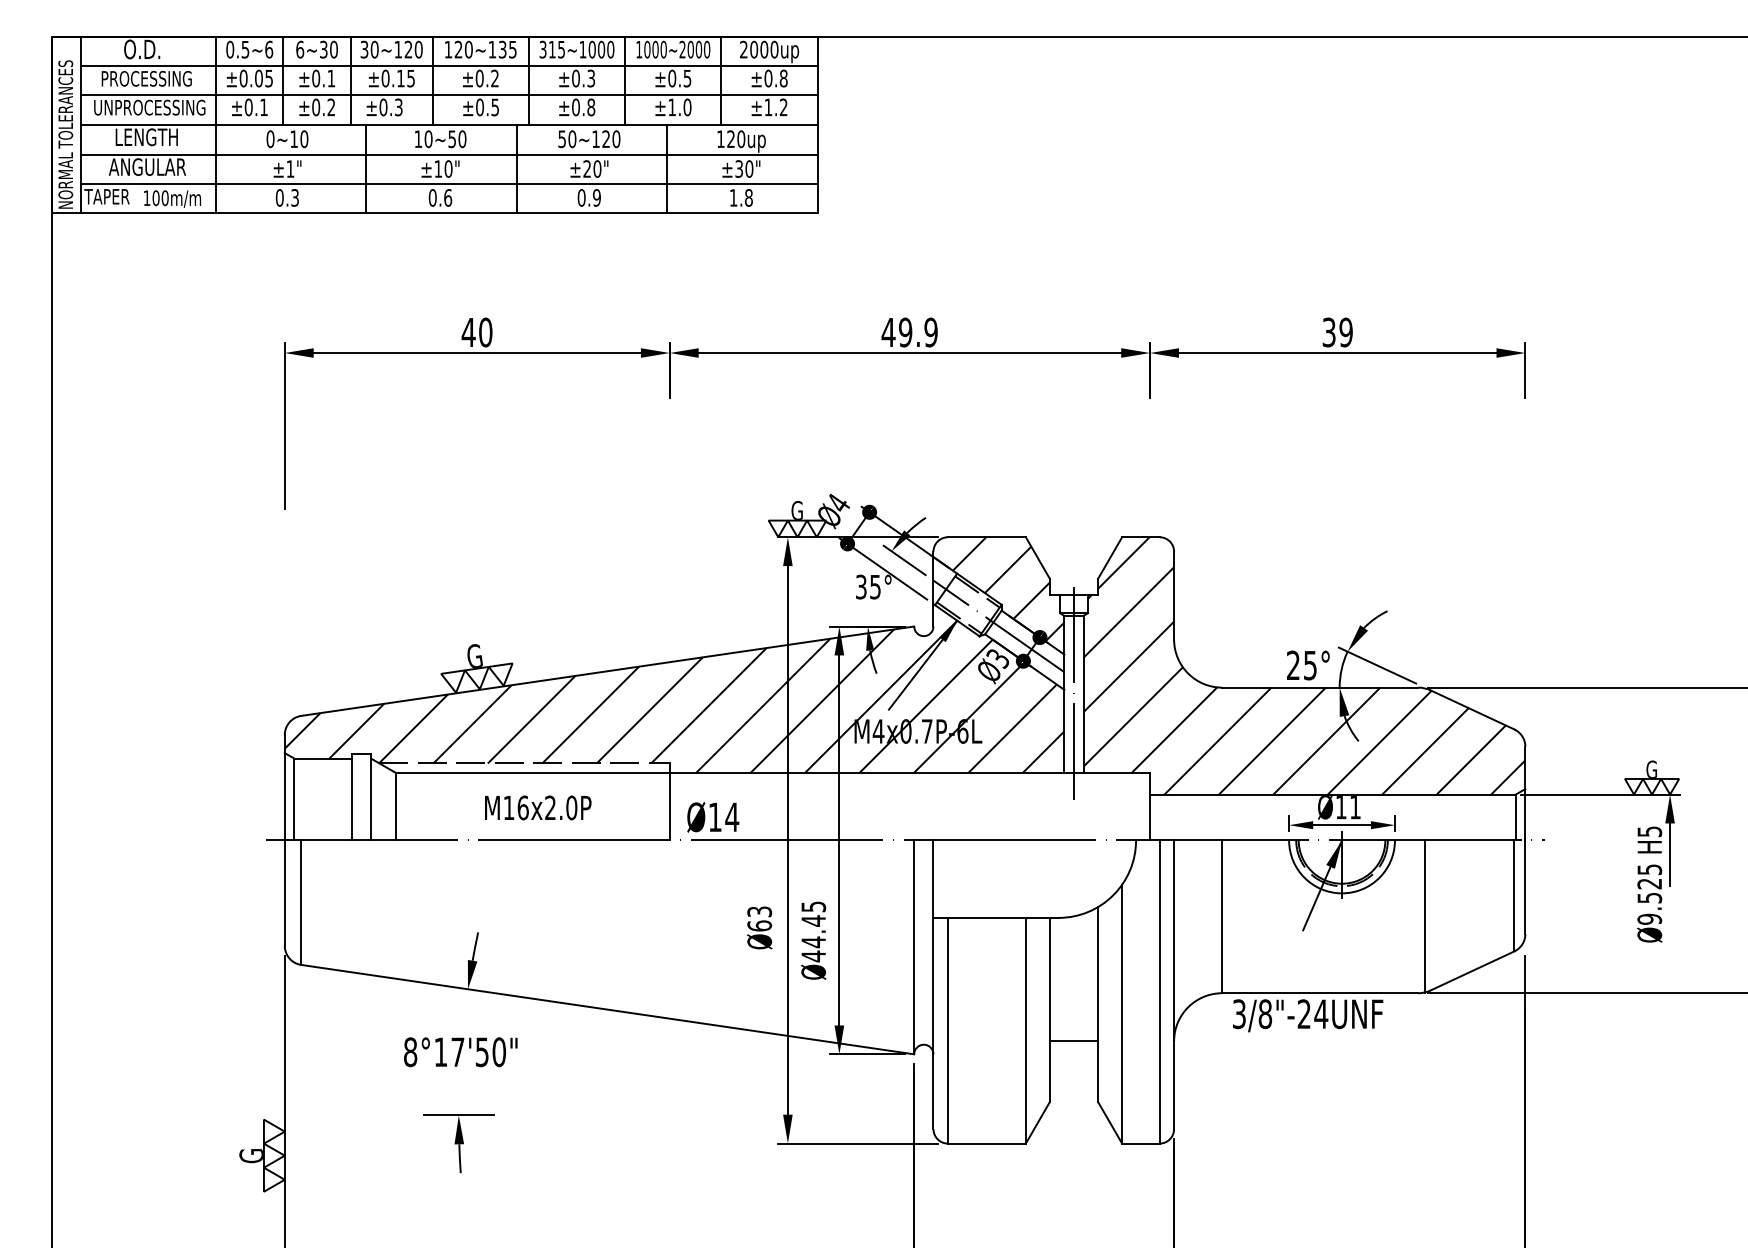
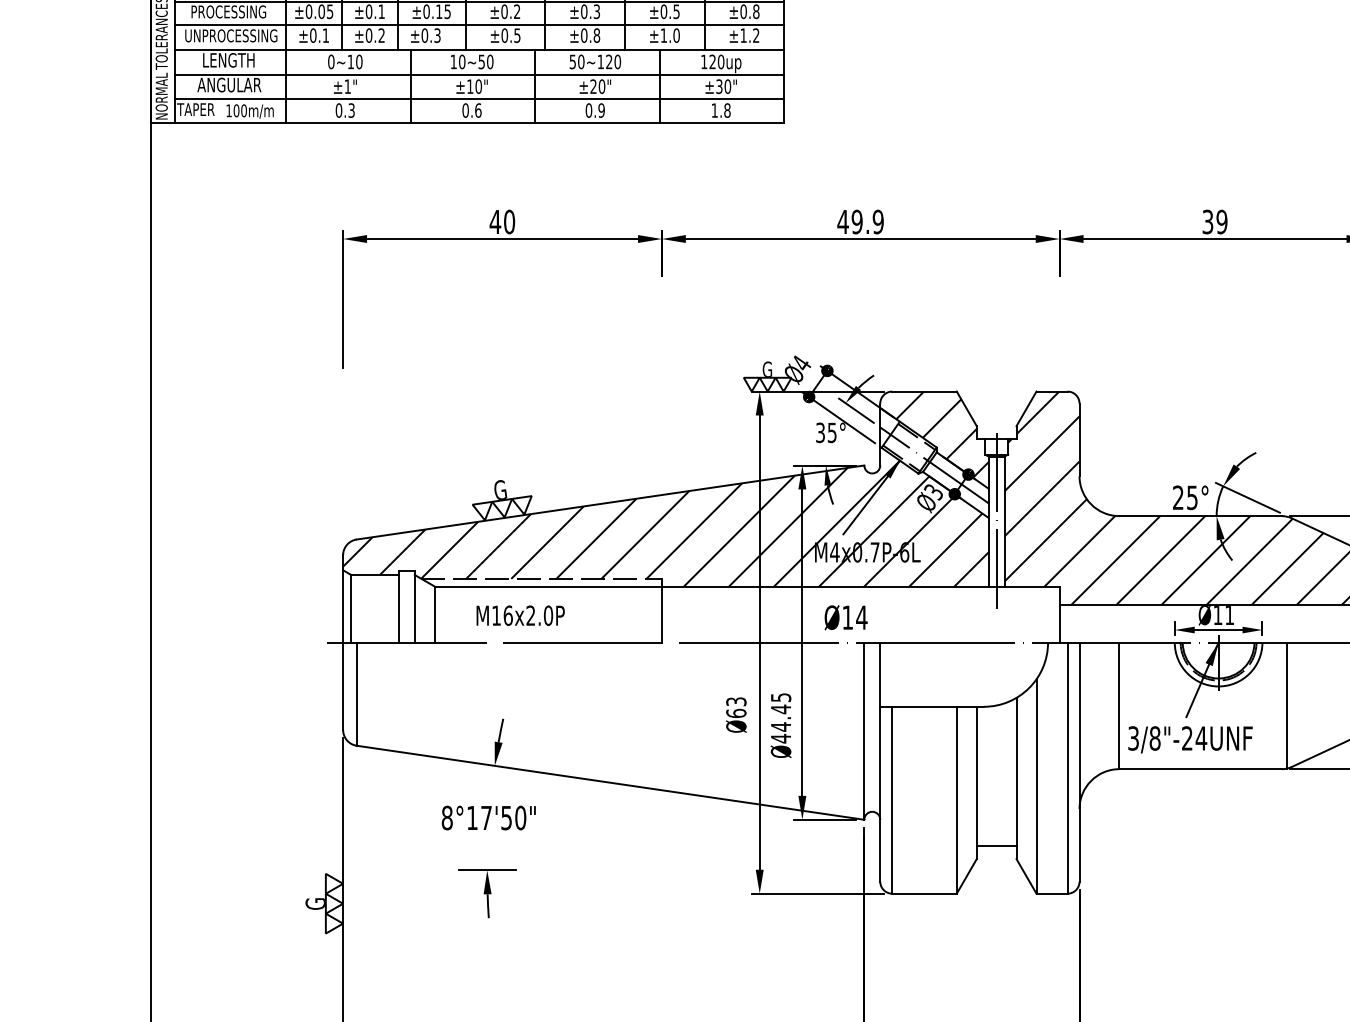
text: (538, 807) -> (520, 615), moved
text: (713, 817) -> (846, 617), moved
text: (1308, 1015) -> (1190, 739), moved
line: (1073, 1040) -> (996, 845), moved

